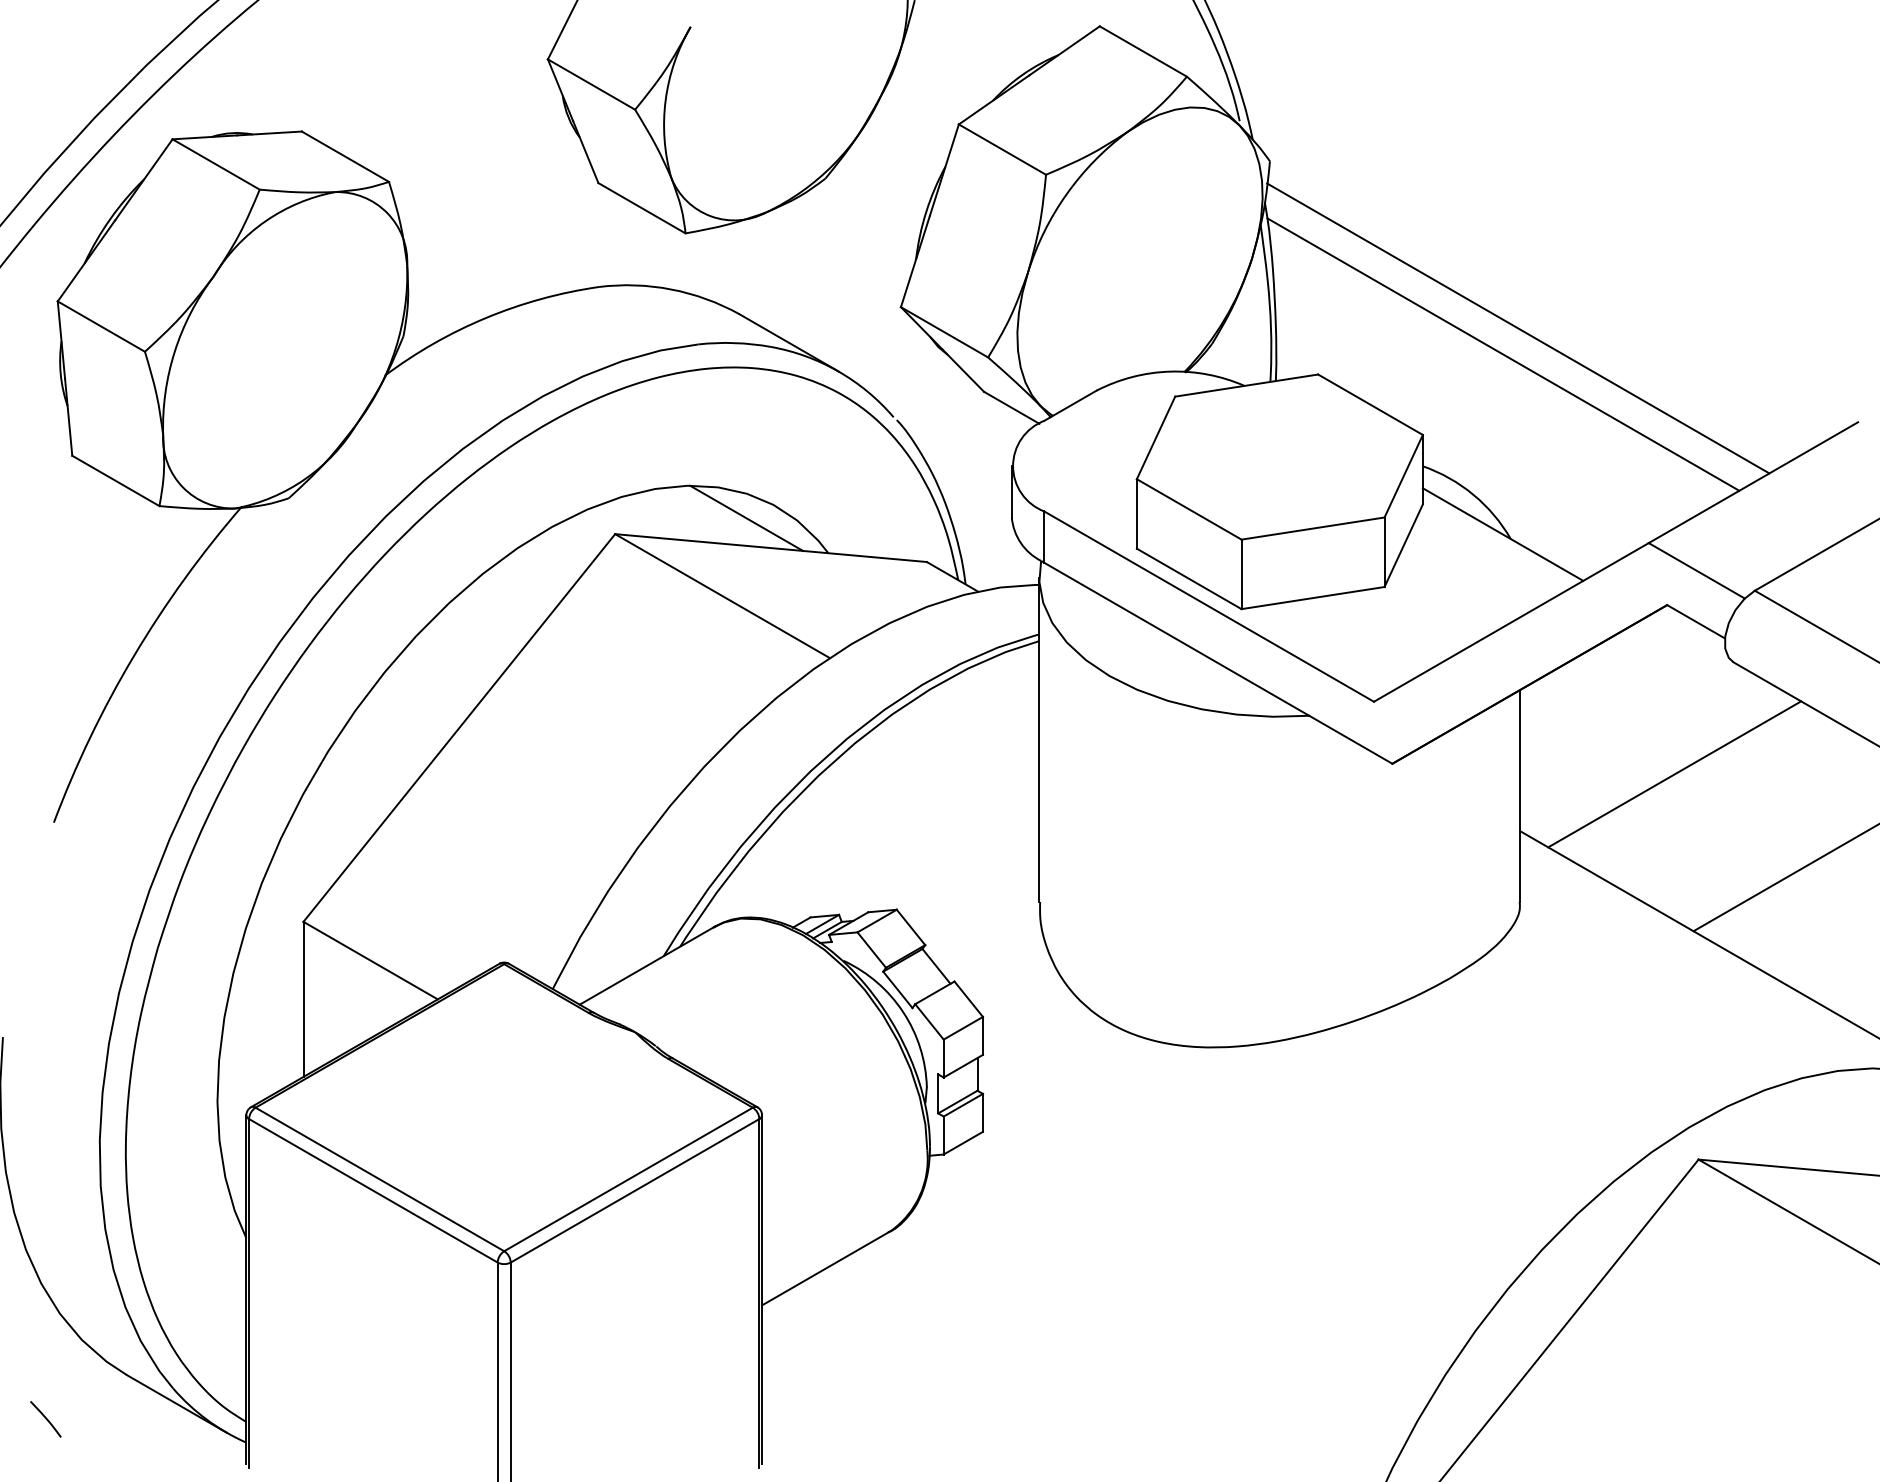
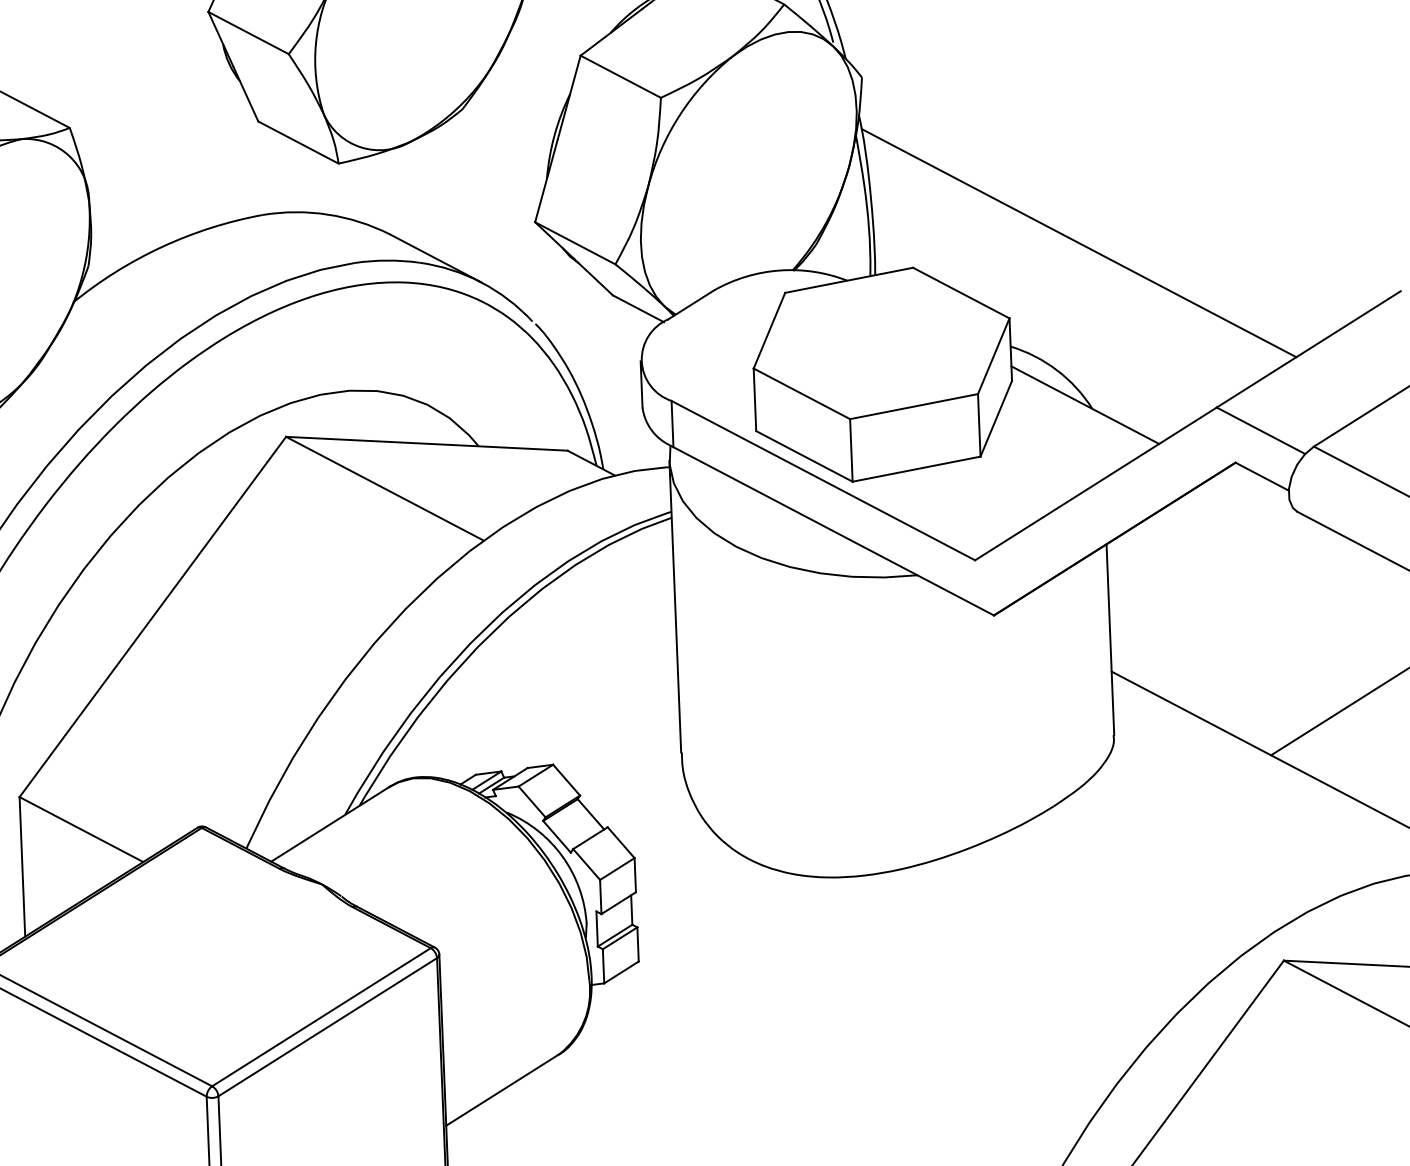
line: (1518, 328) -> (1091, 219), removed
line: (746, 517) -> (403, 417), removed
line: (1674, 774) -> (1248, 614), removed

